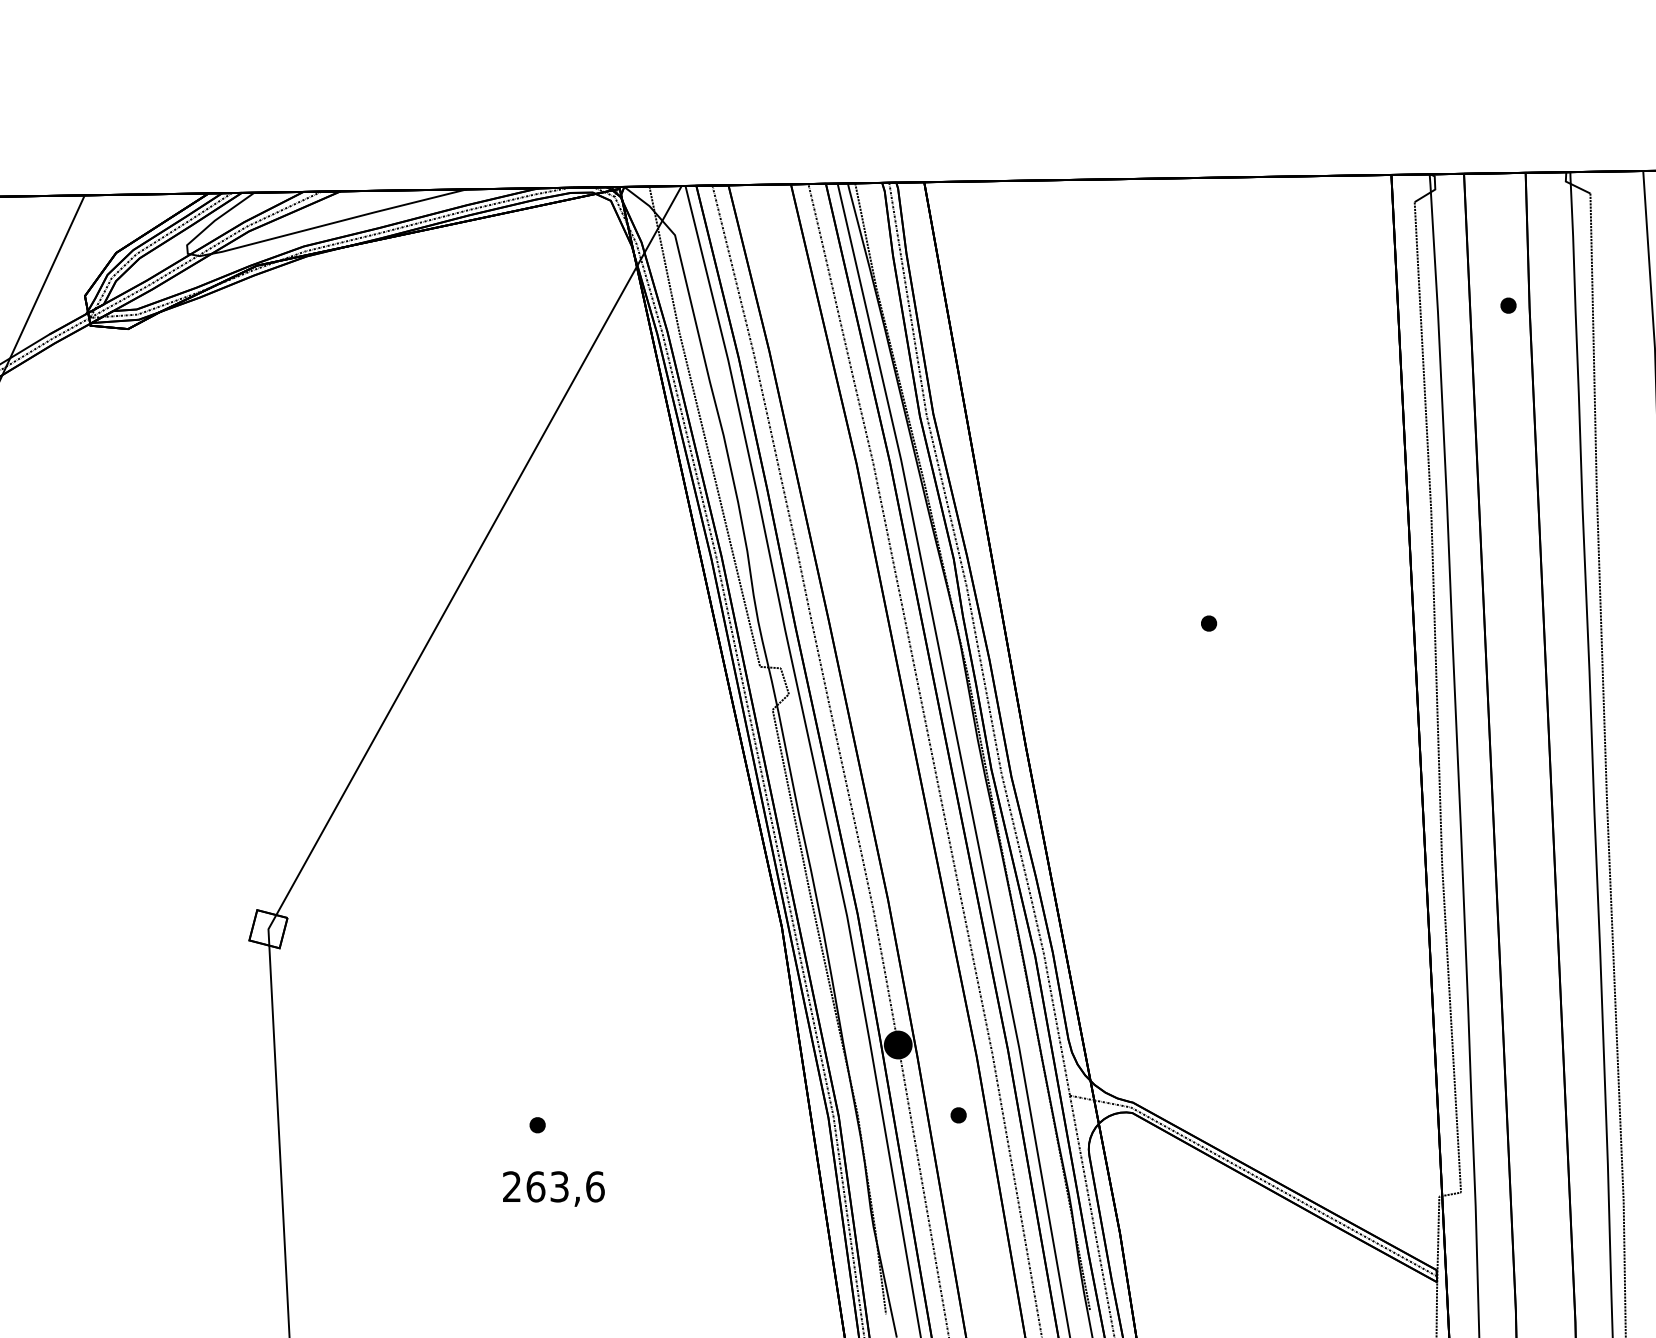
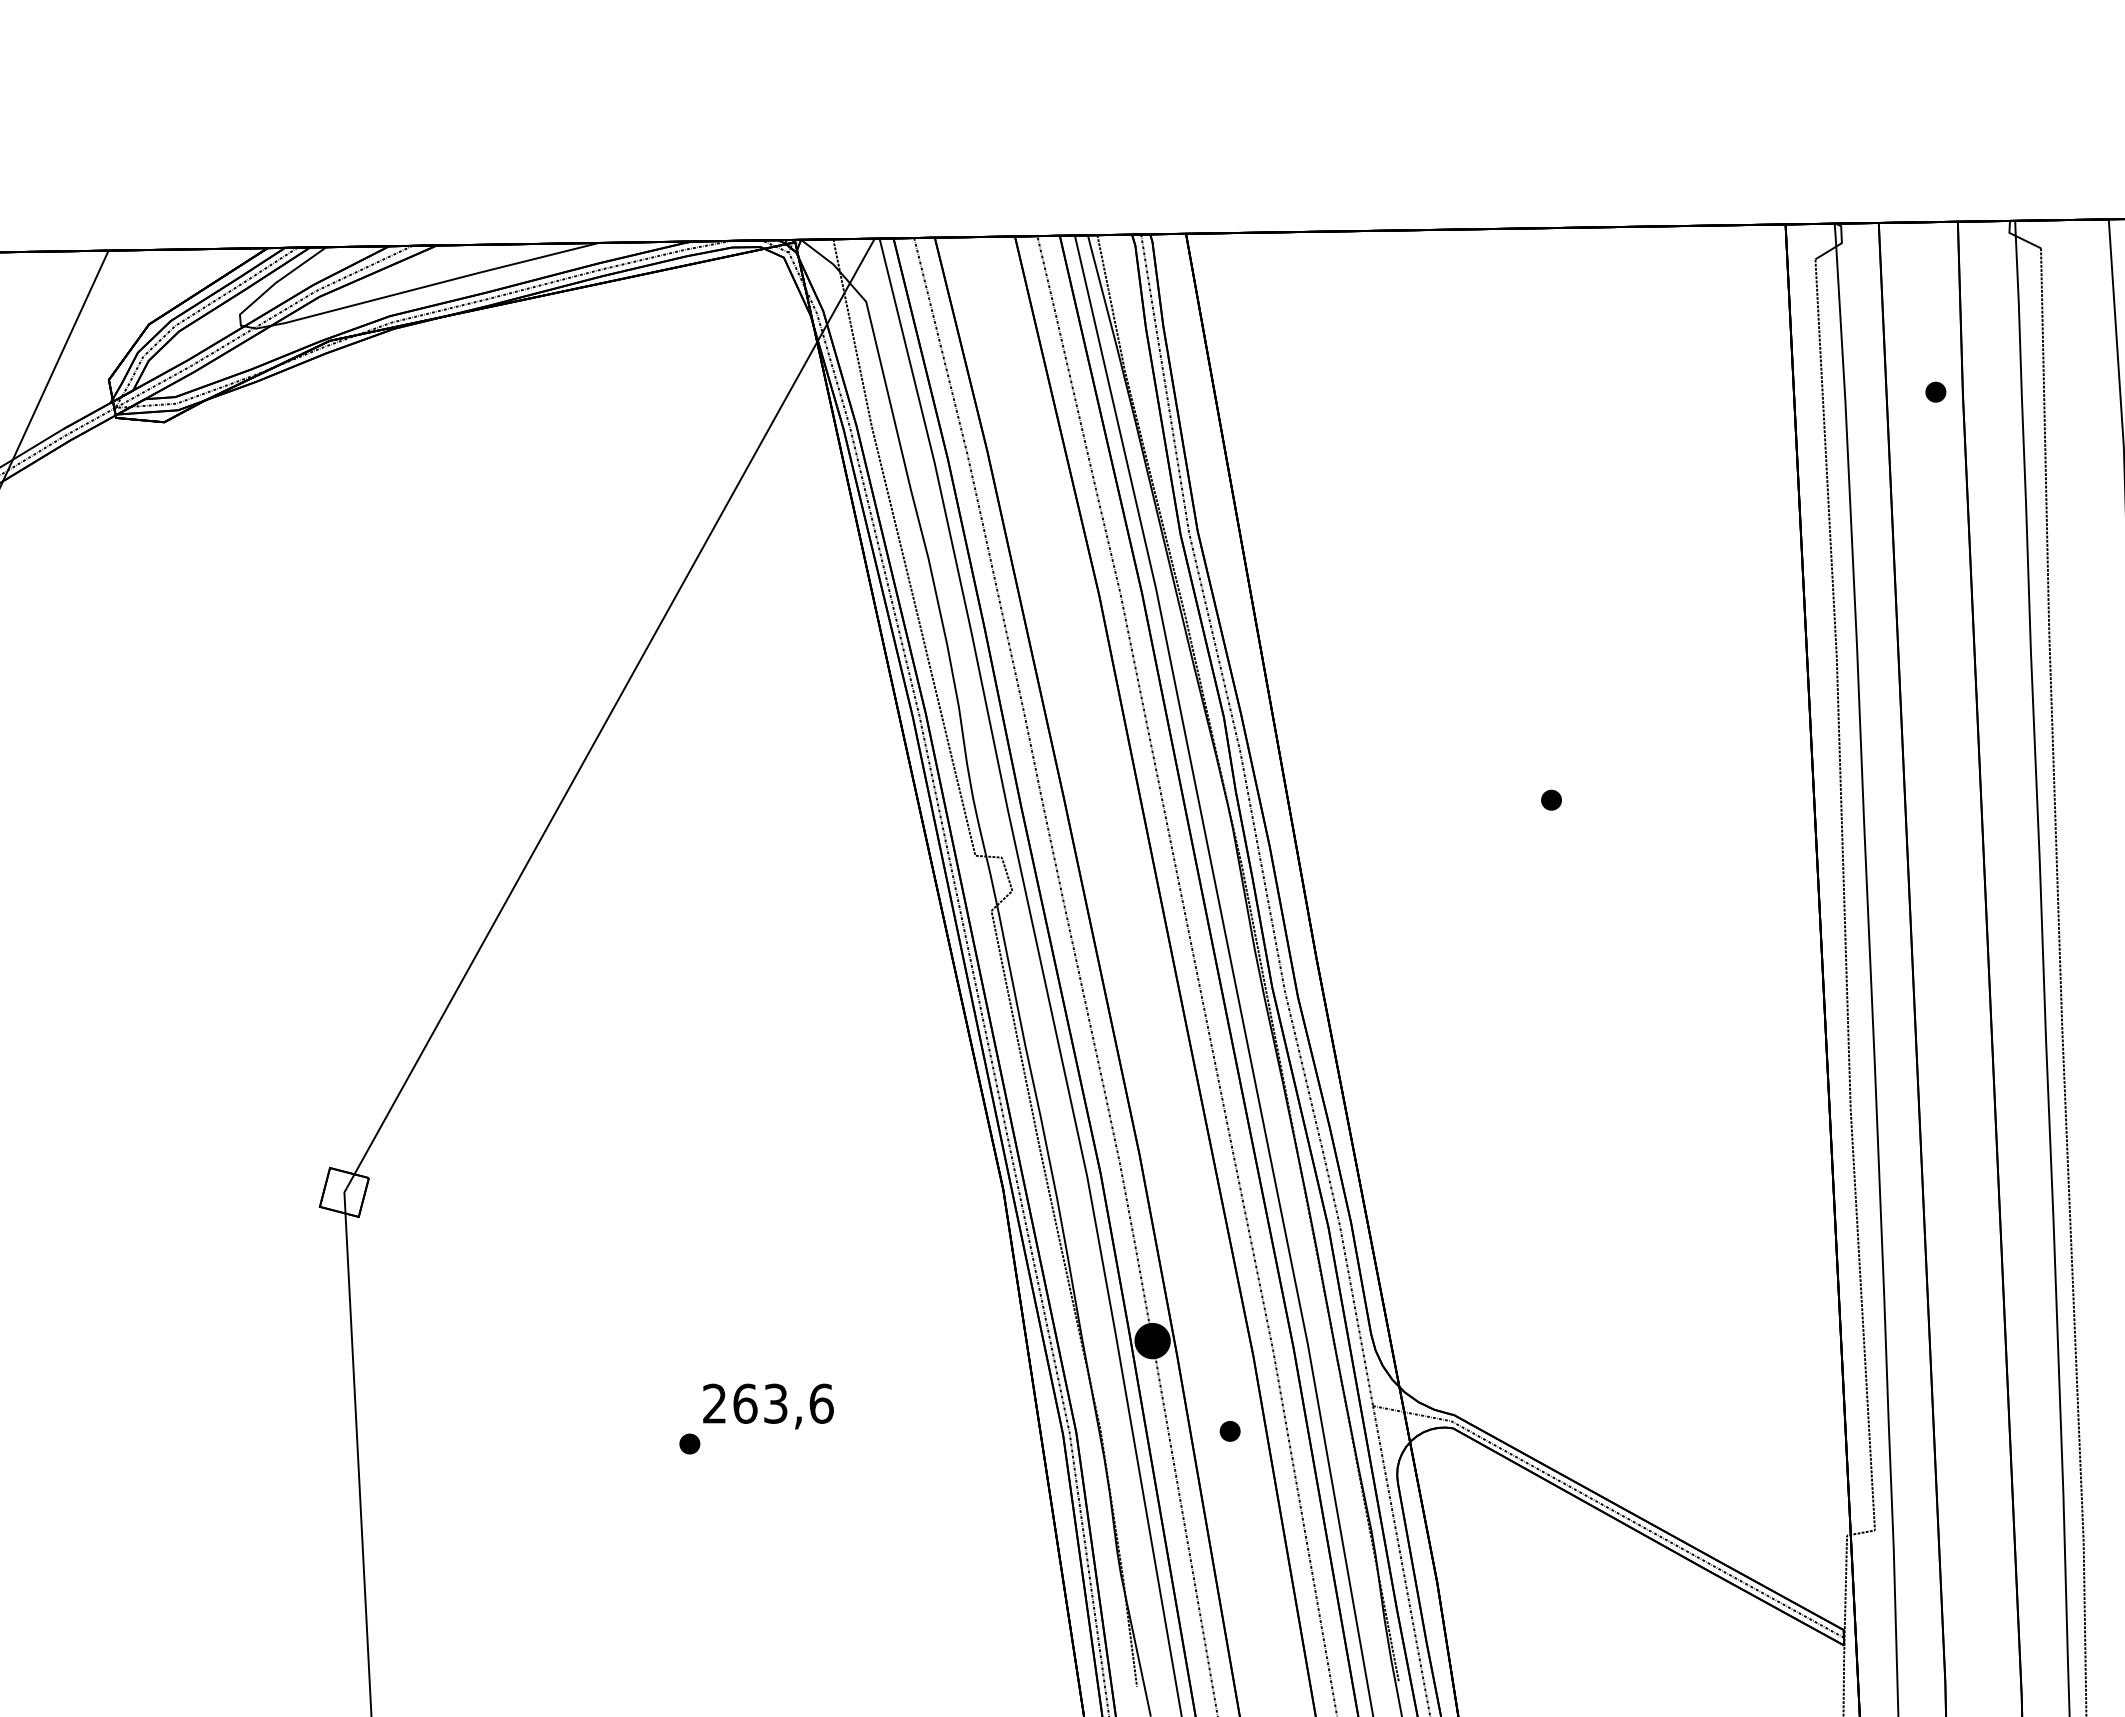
text: (553, 1188) -> (767, 1405), moved

